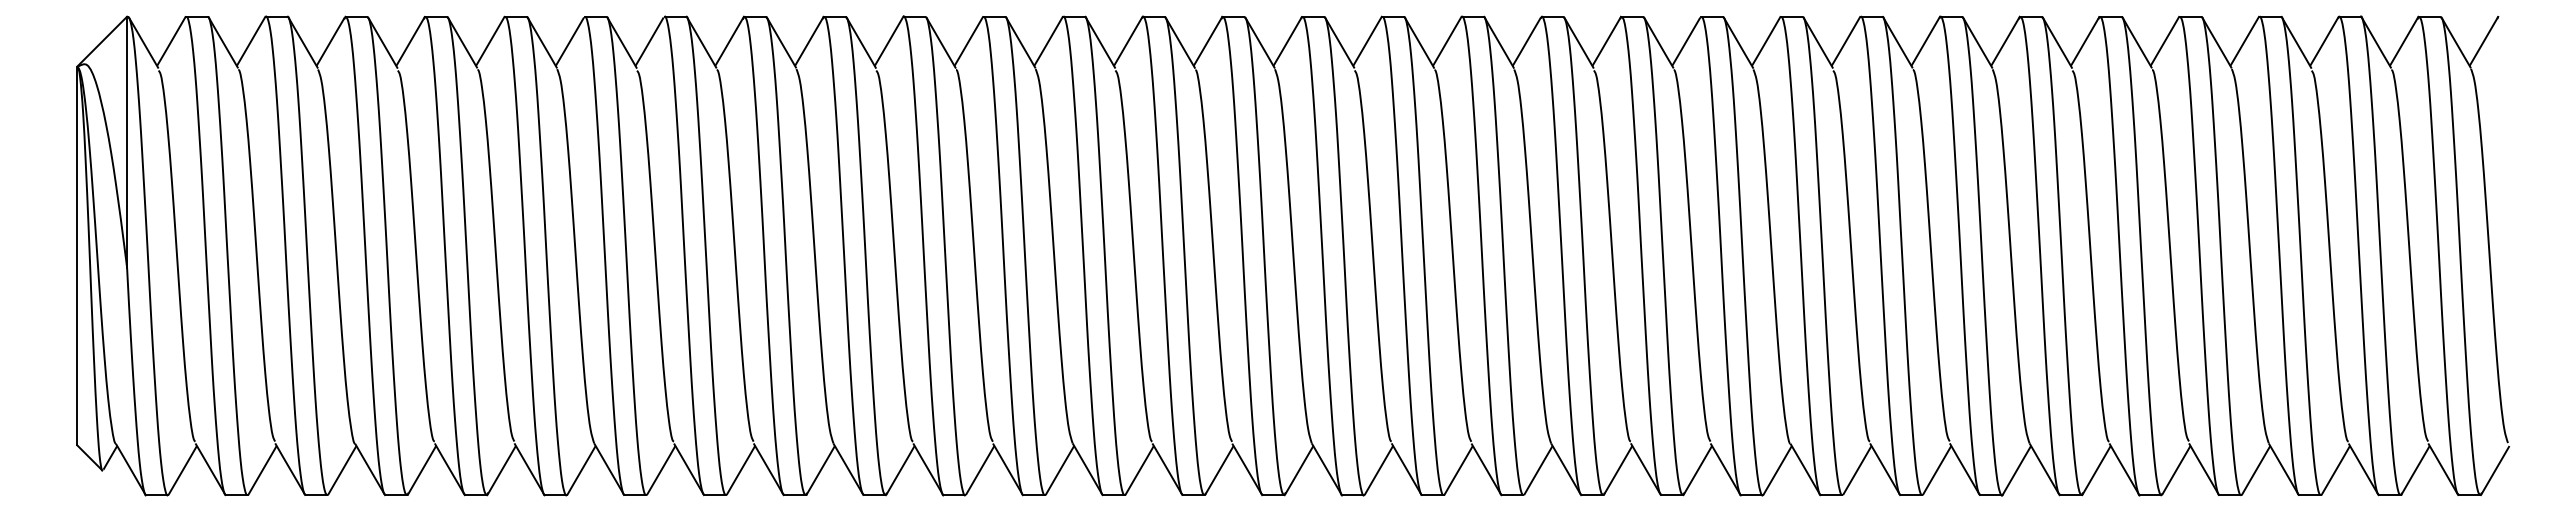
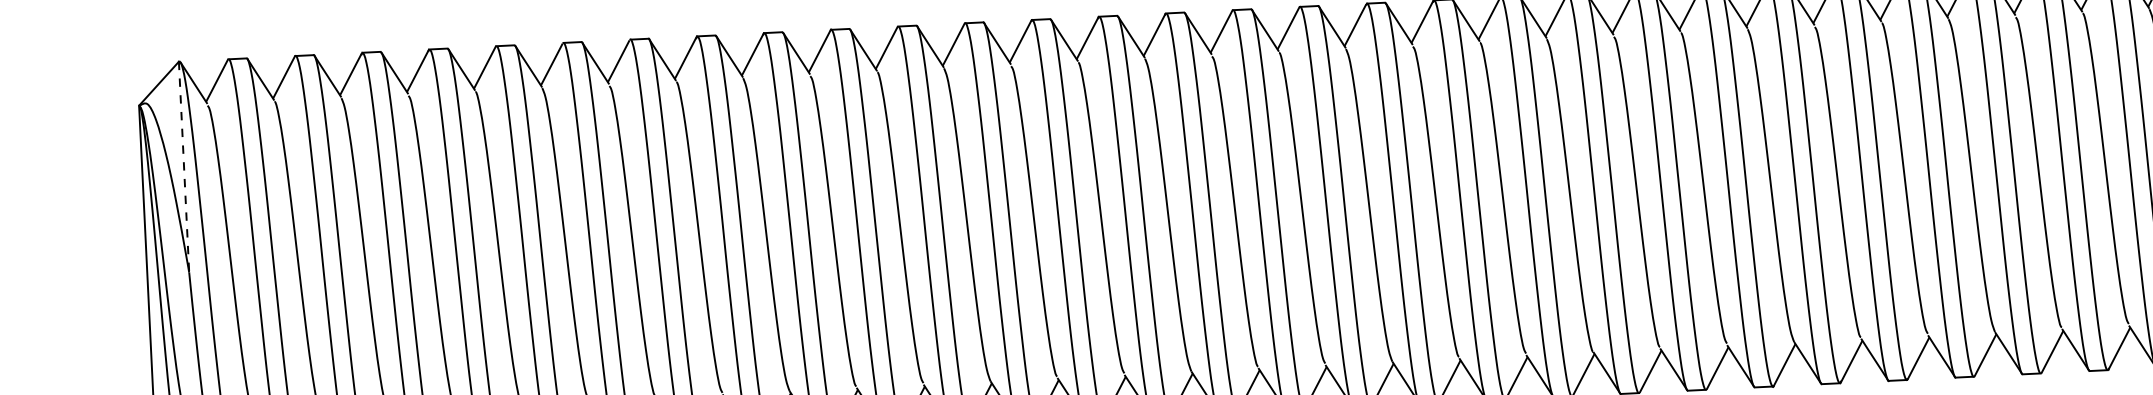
line: (127, 142) -> (184, 167), solid -> dashed

